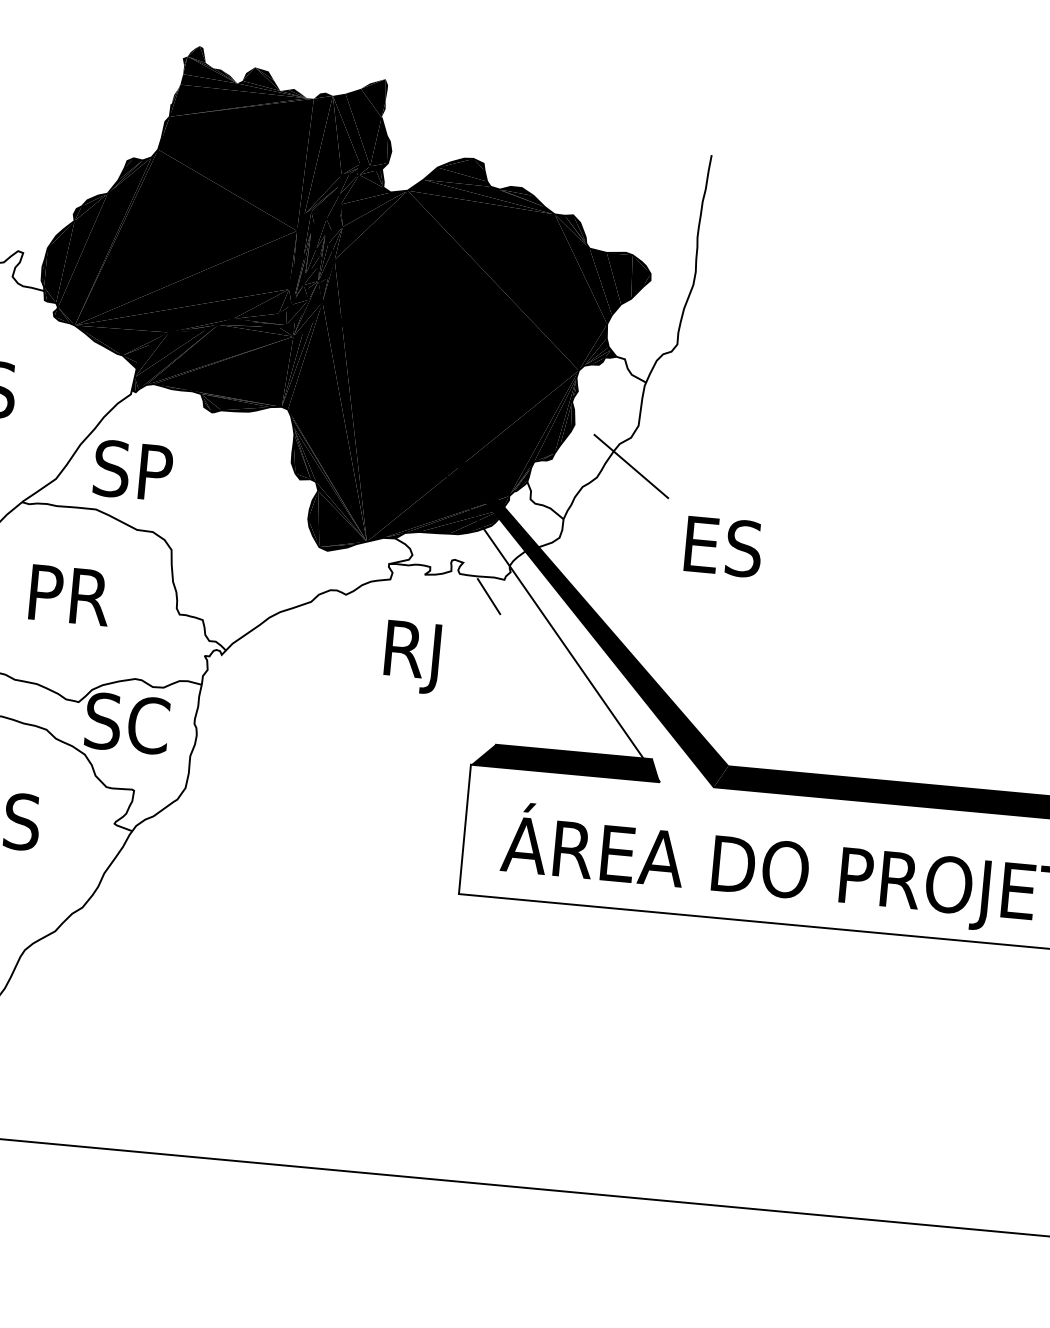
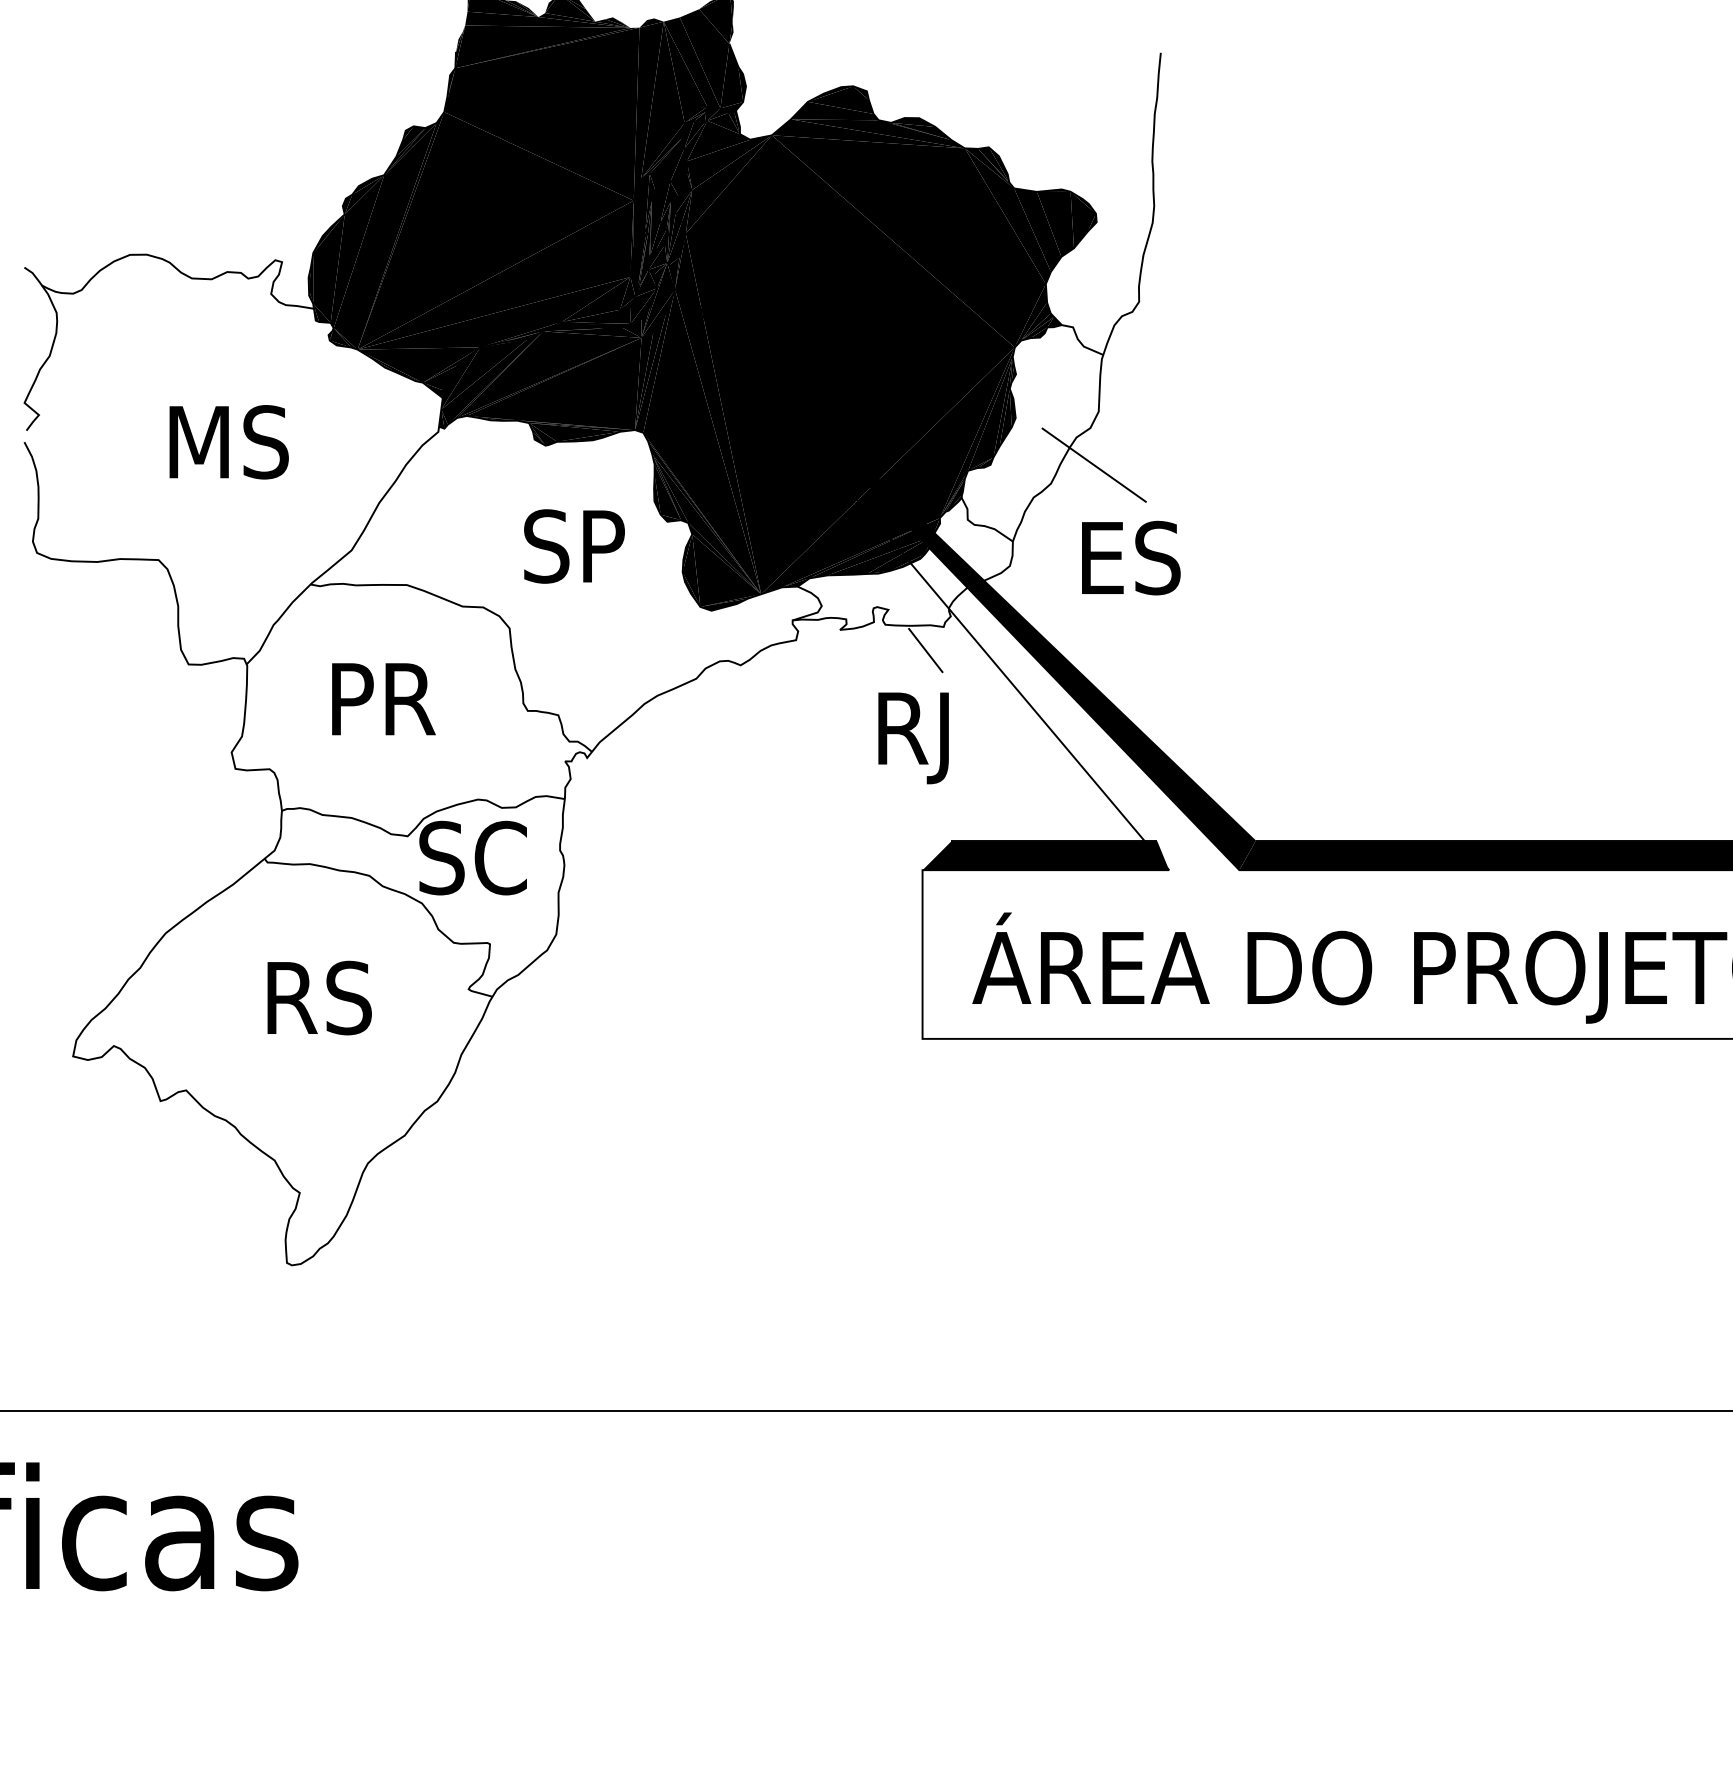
text: (133, 470) -> (574, 546), moved
text: (723, 546) -> (1131, 557), moved
text: (412, 657) -> (913, 738), moved

